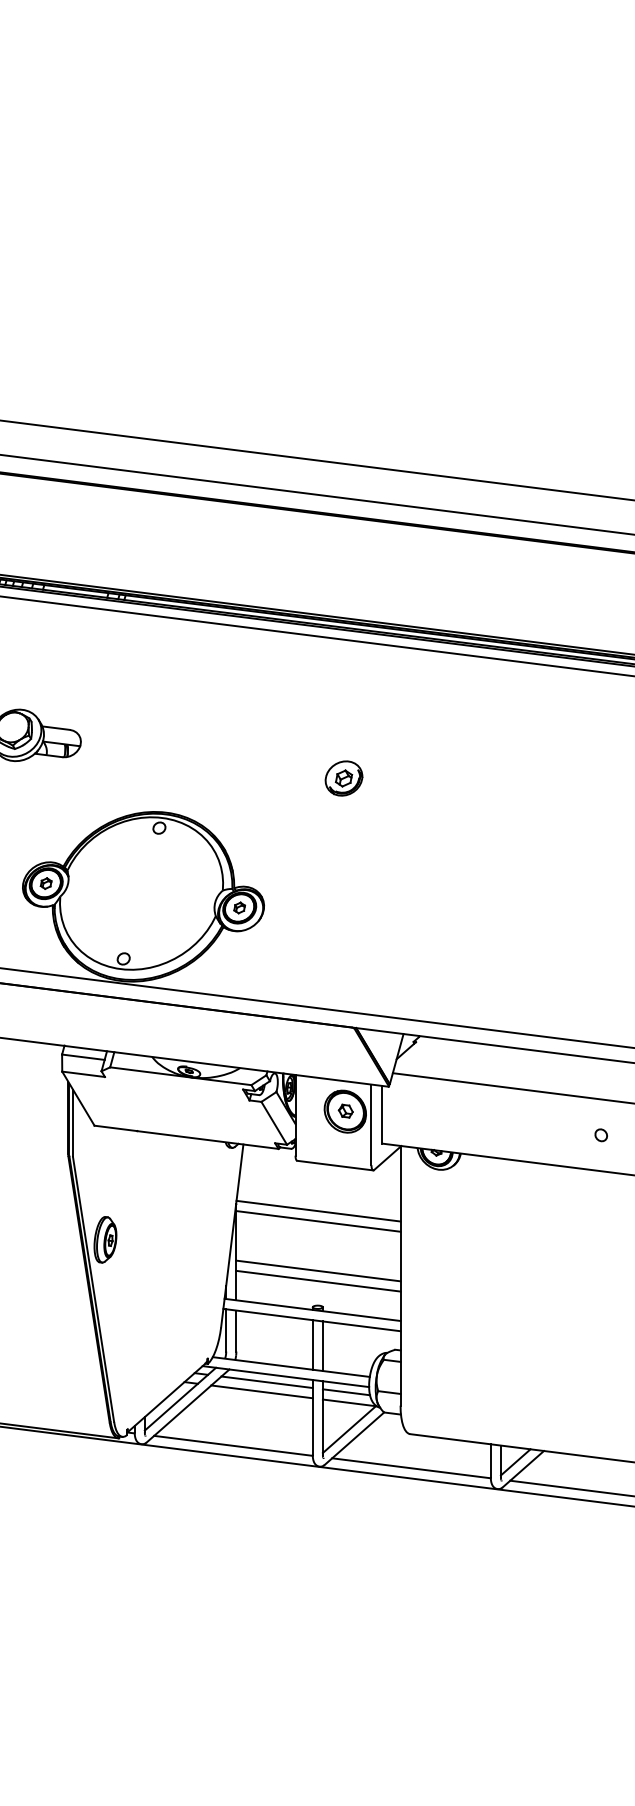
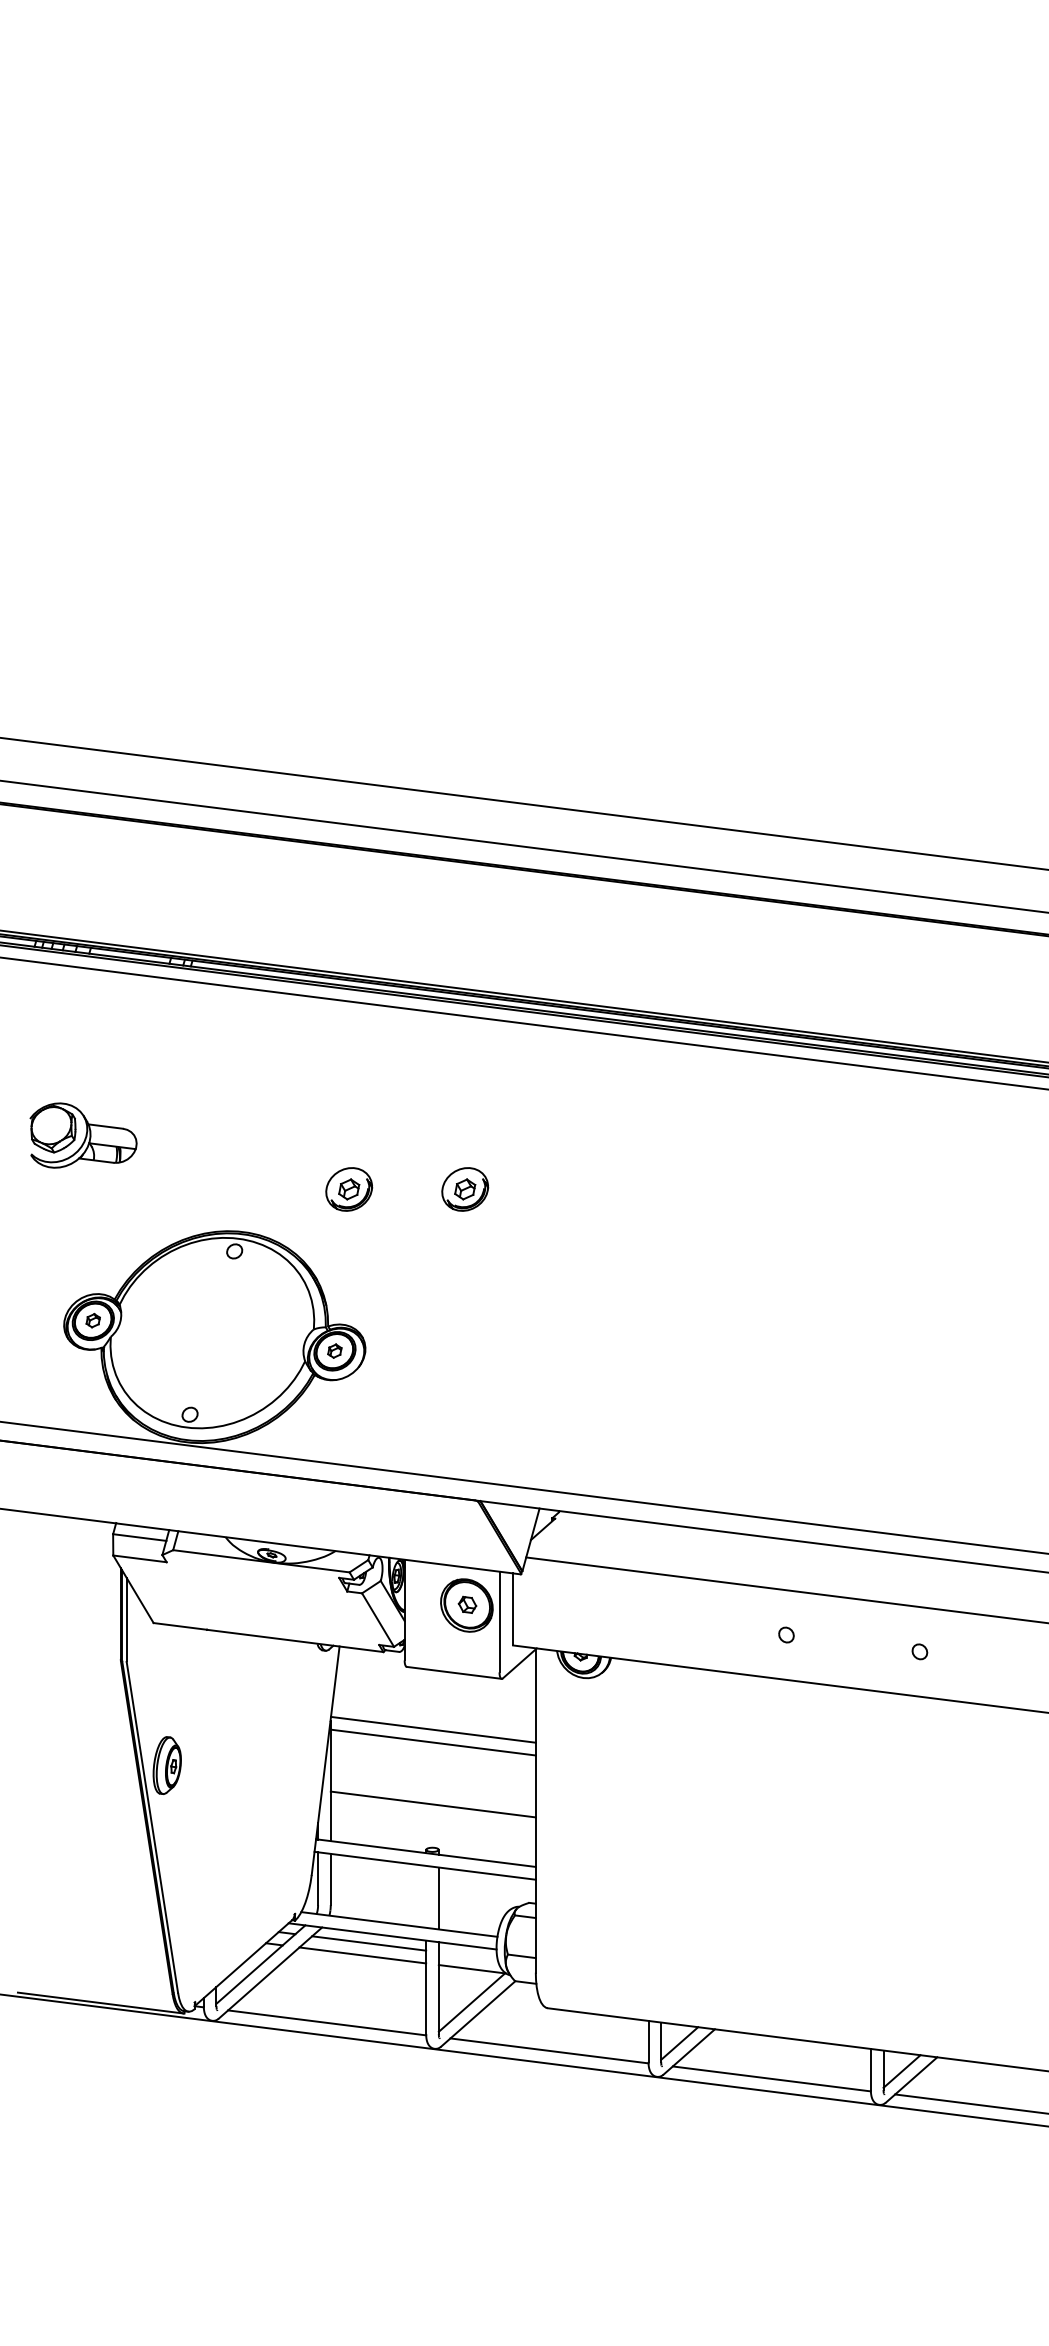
part: (251, 778) -> (349, 1189), added
line: (317, 1281) -> (432, 1817), removed
line: (313, 1344) -> (426, 1896), removed
line: (345, 1391) -> (467, 1955), removed

